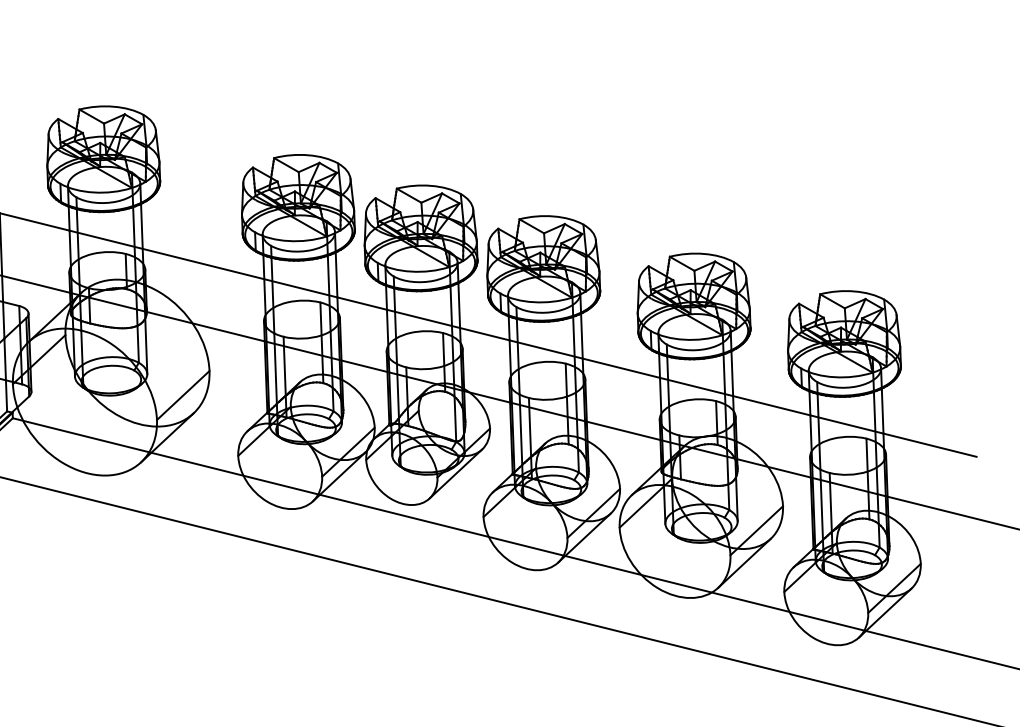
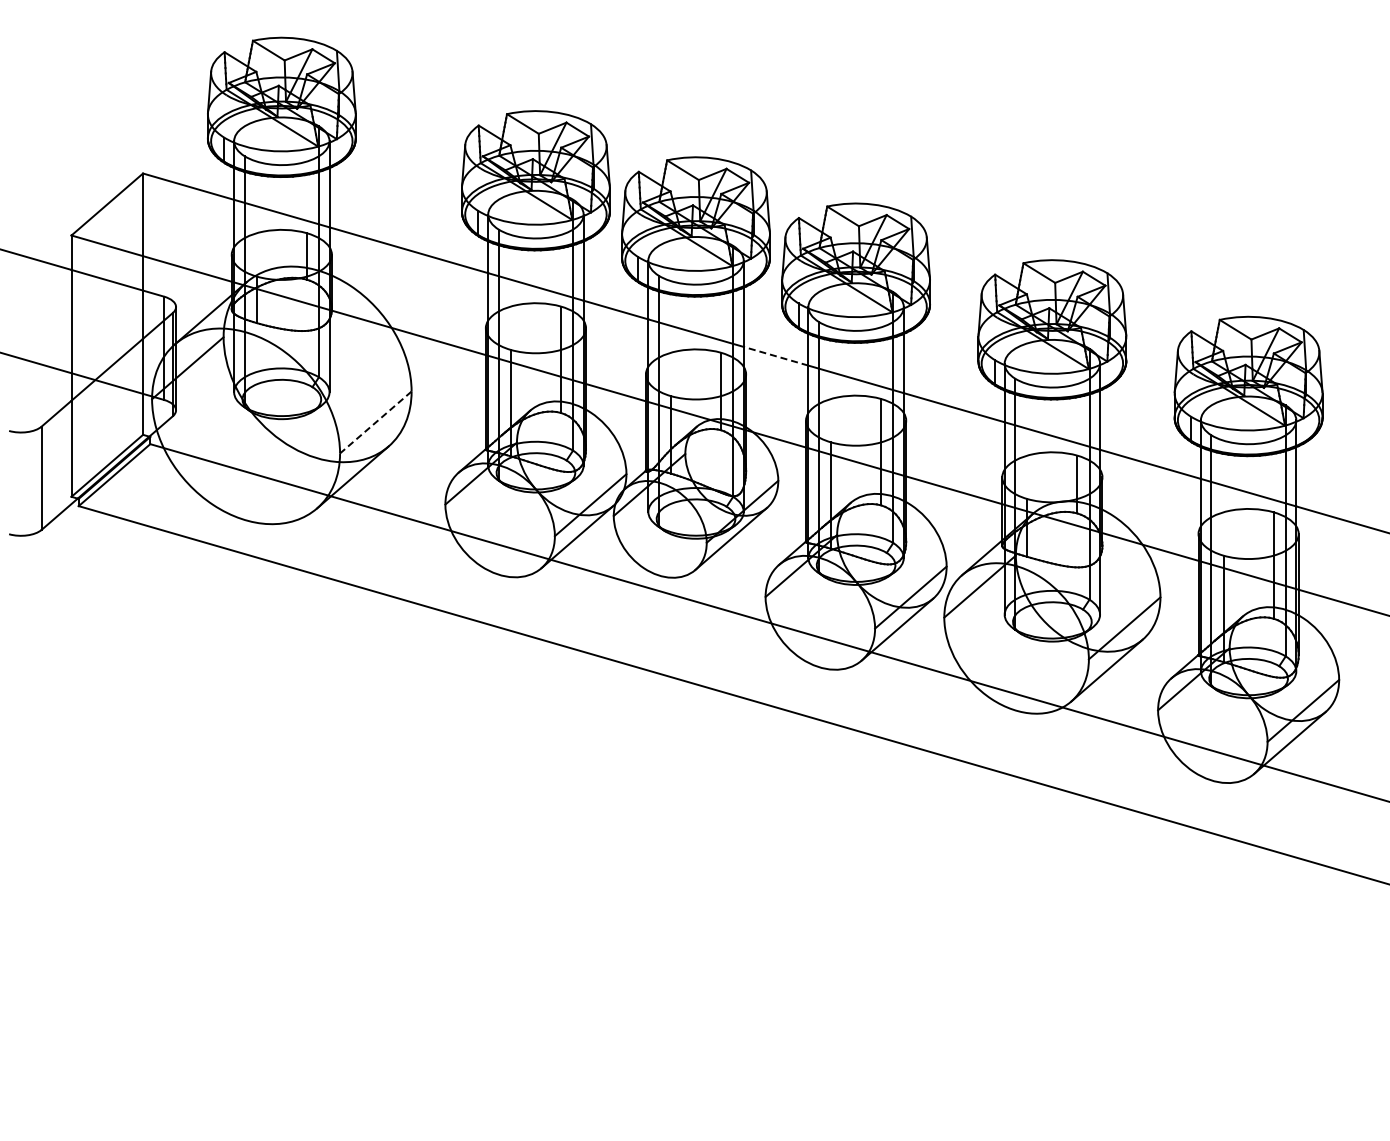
line: (485, 334) -> (776, 356), solid -> dashed
line: (182, 395) -> (375, 422), solid -> dashed

